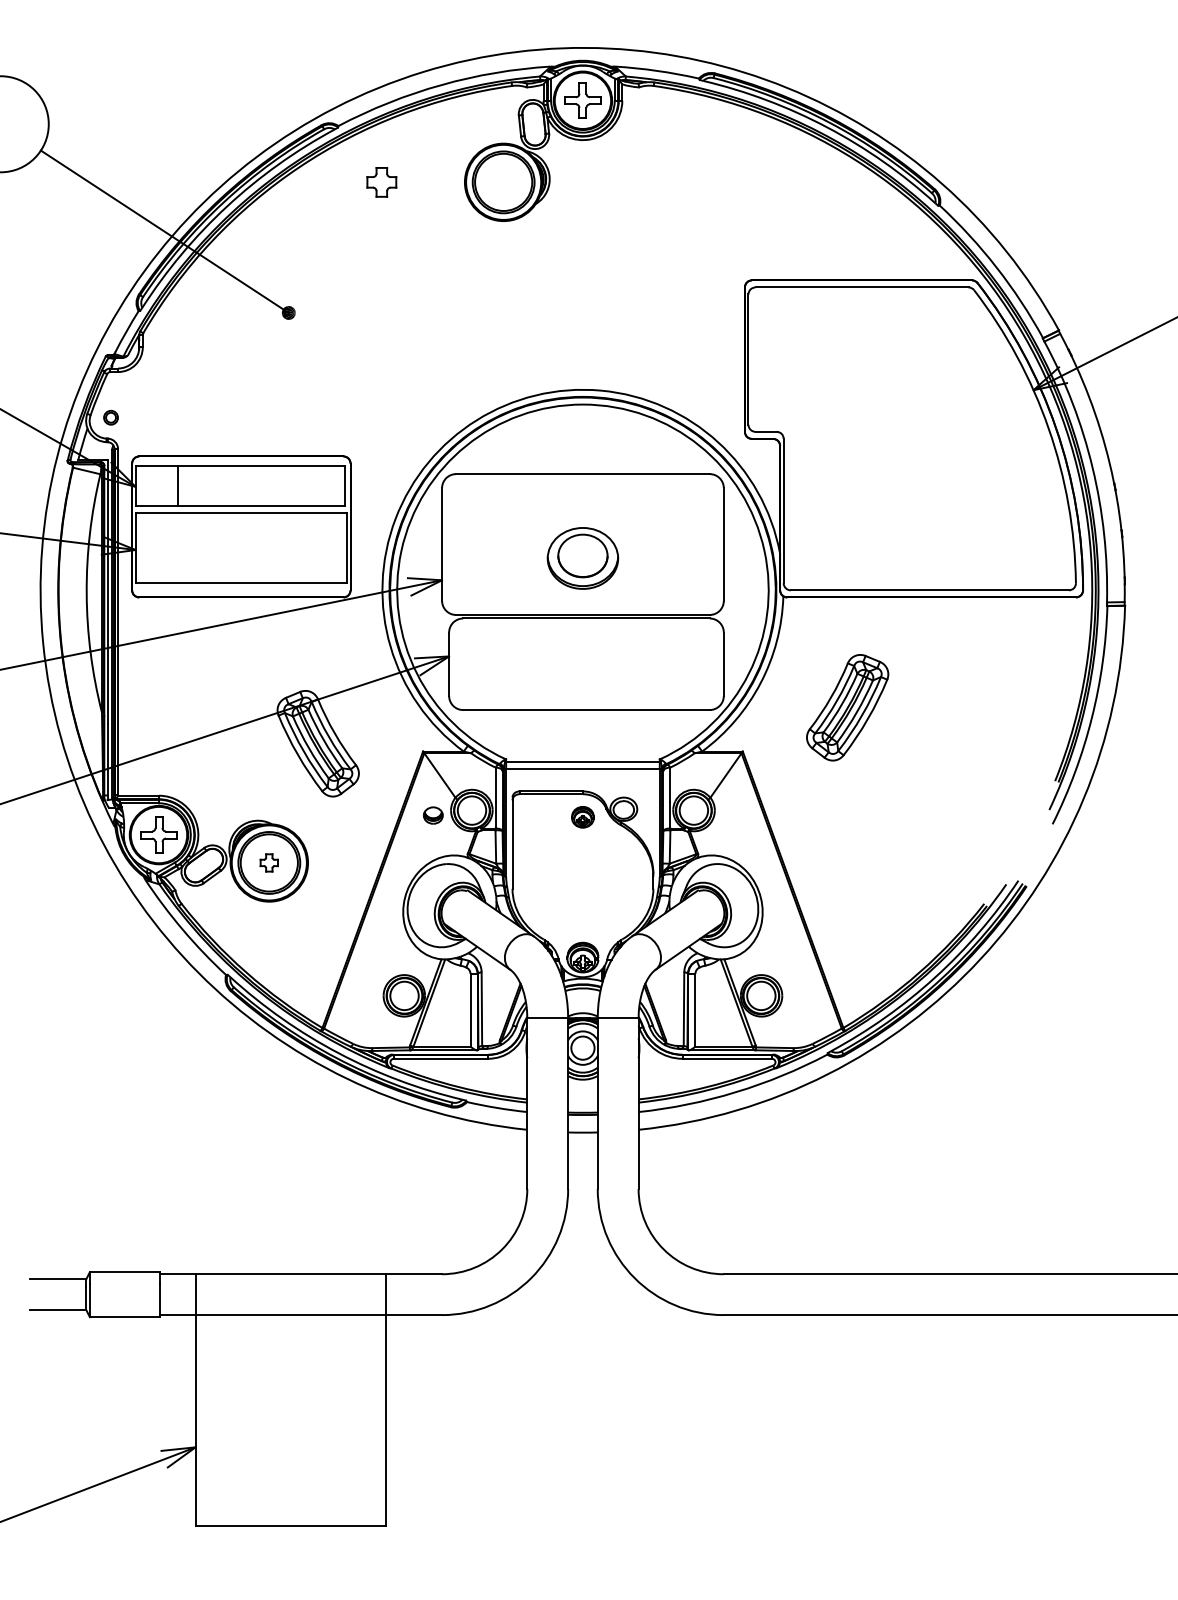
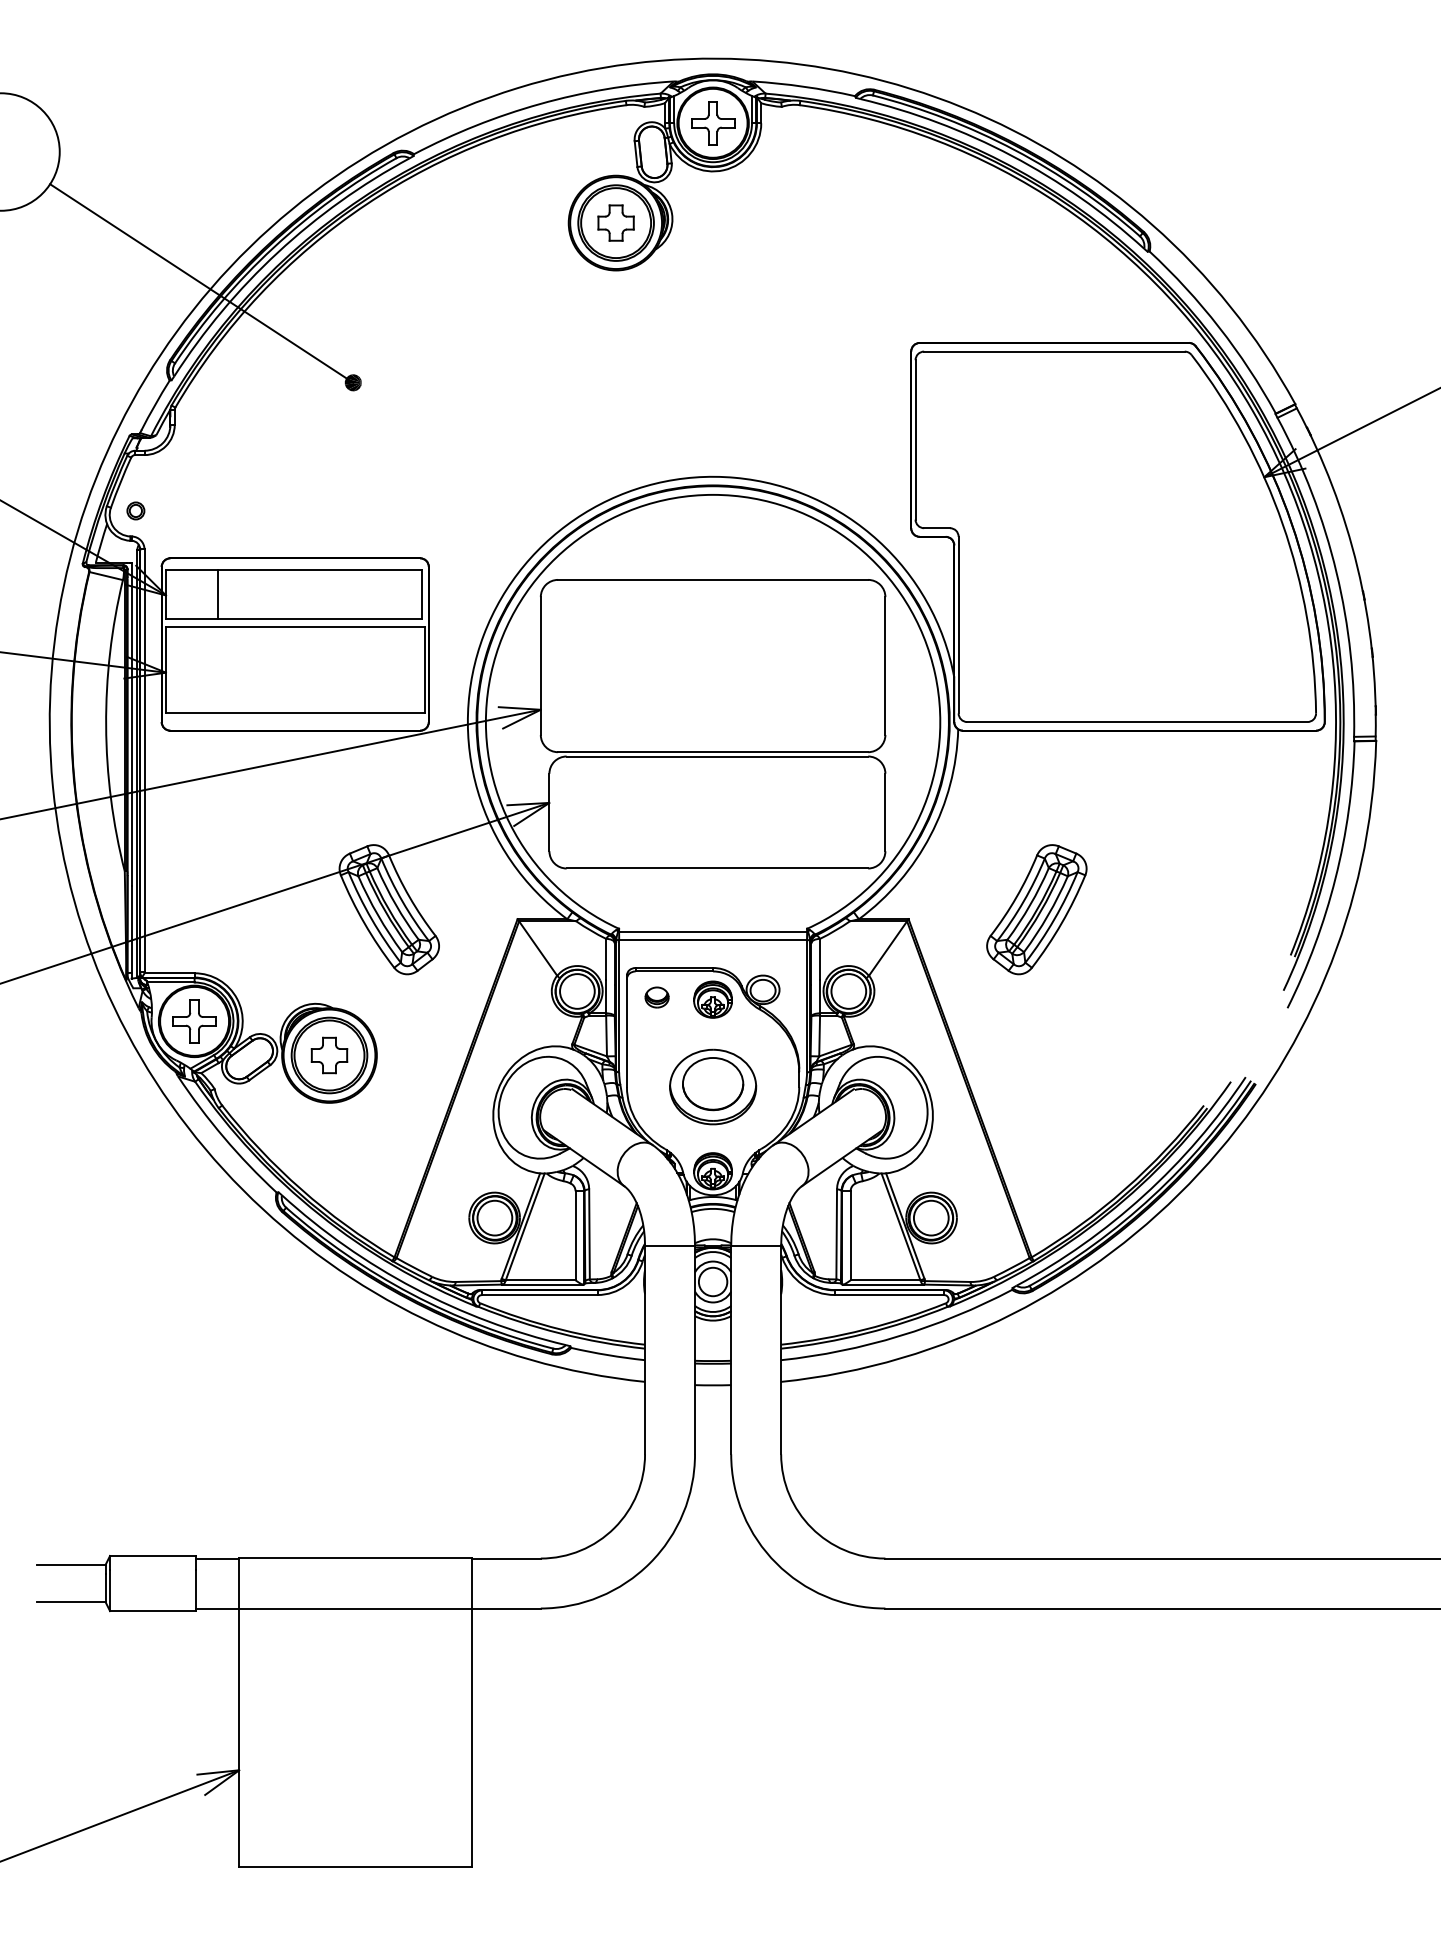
part: (381, 181) -> (615, 222), moved
part: (583, 557) -> (713, 1086), moved
part: (847, 707) -> (1036, 909), moved
part: (432, 815) -> (656, 997), moved
part: (582, 817) -> (712, 999), size x1.43
part: (269, 862) -> (329, 1055), size x1.67

